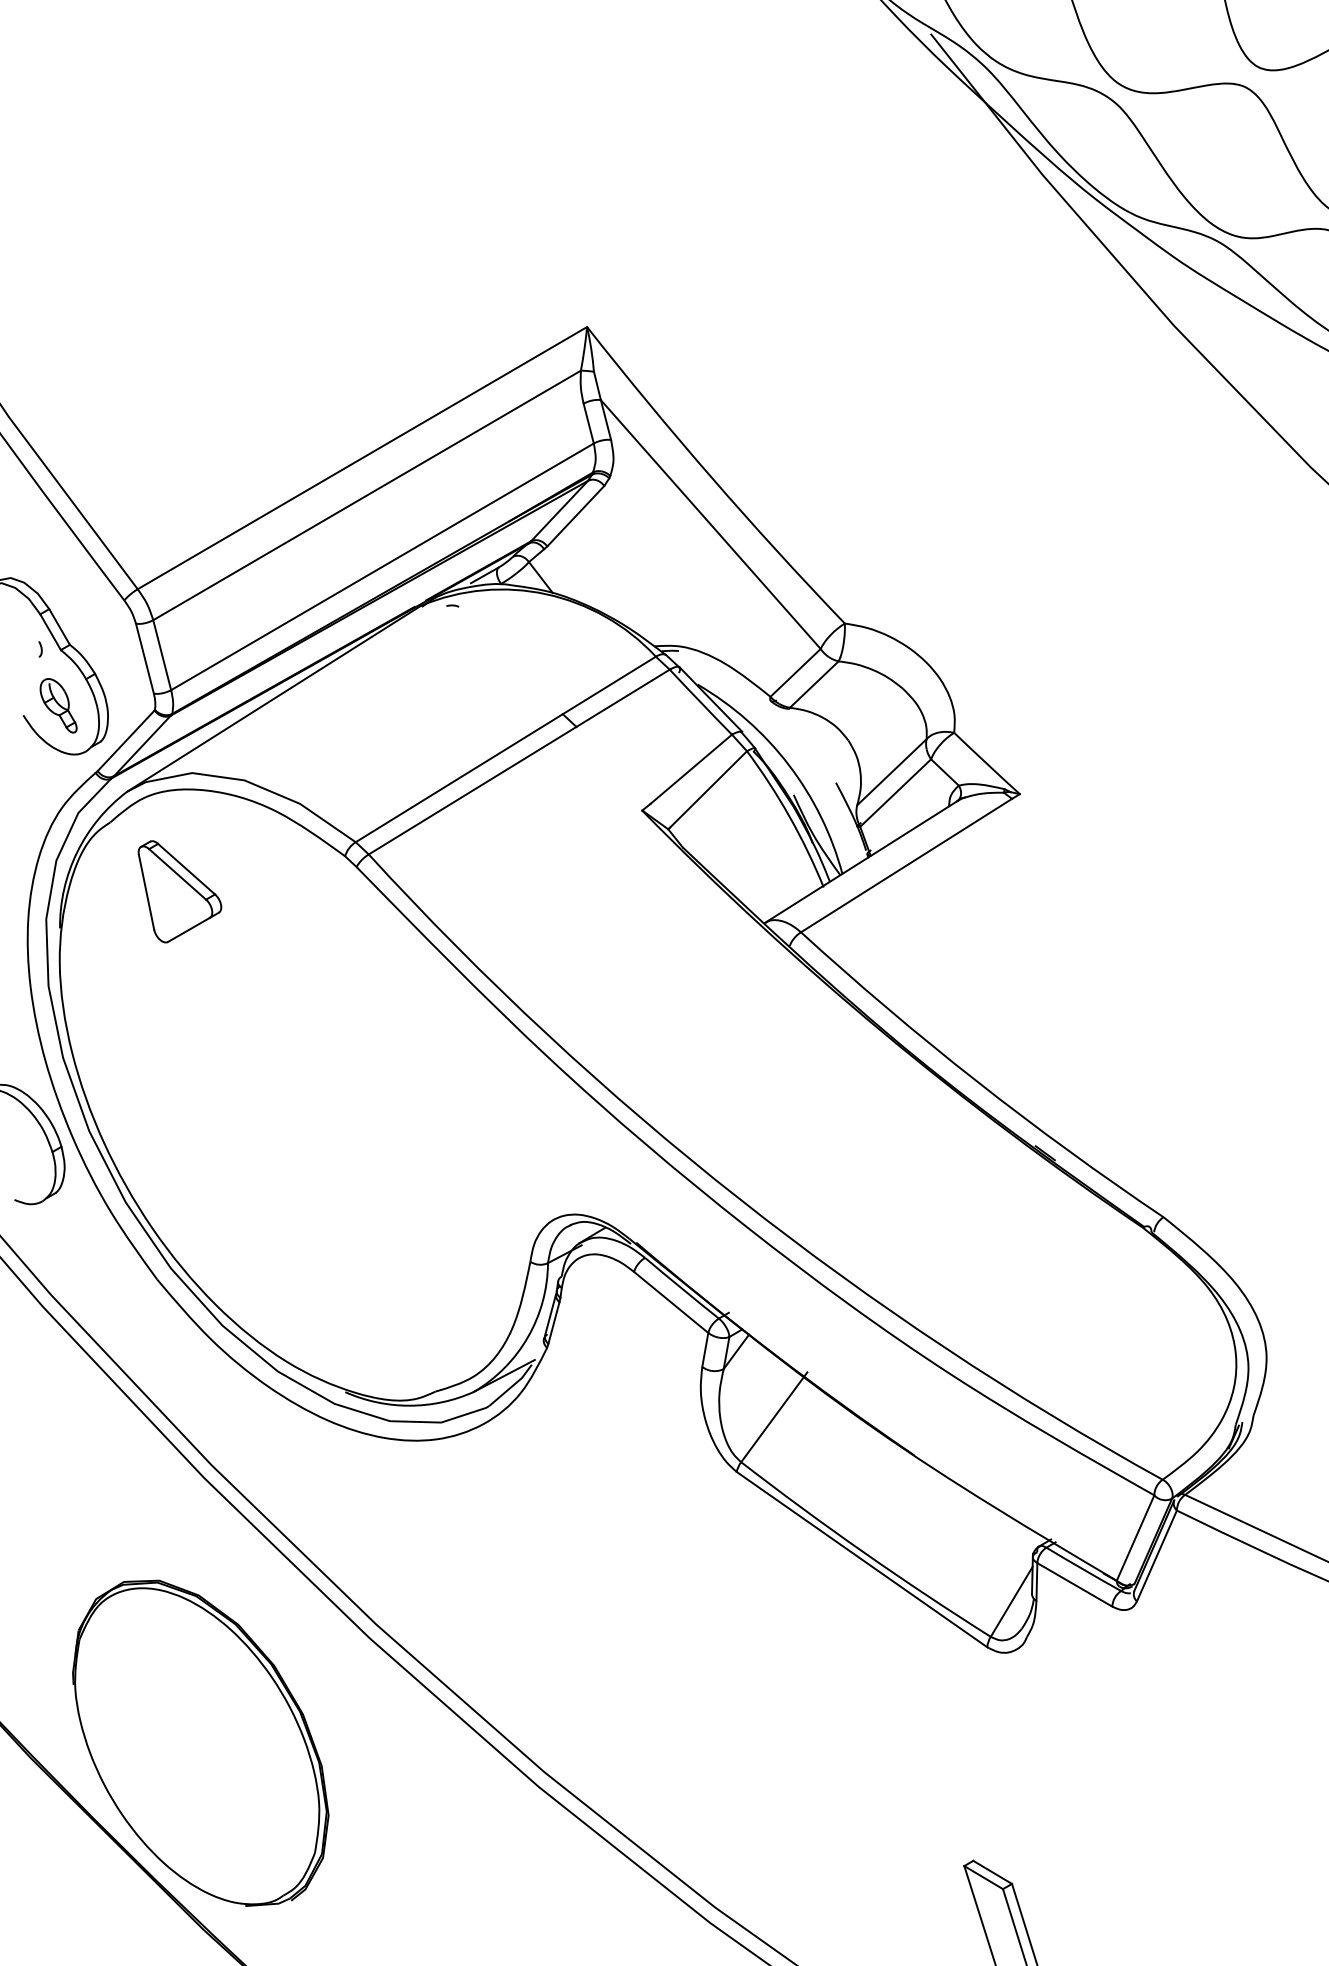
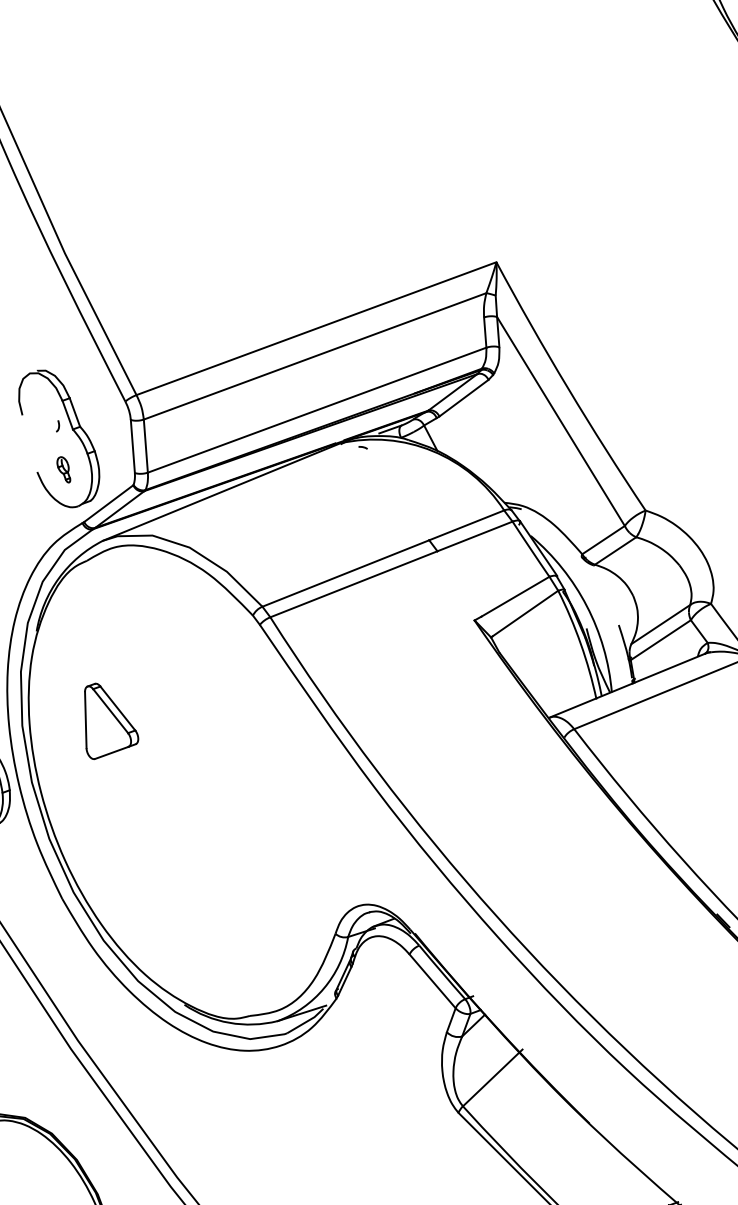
part: (58, 705) -> (64, 469), size x0.6
part: (179, 891) -> (109, 723), moved

